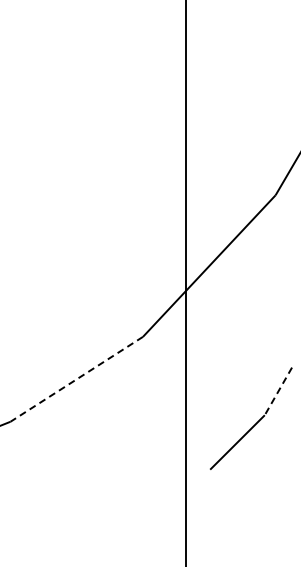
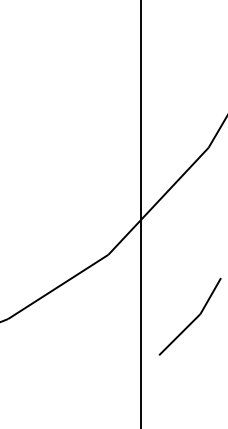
line: (76, 379) -> (58, 287), dashed -> solid
line: (278, 391) -> (210, 296), dashed -> solid

